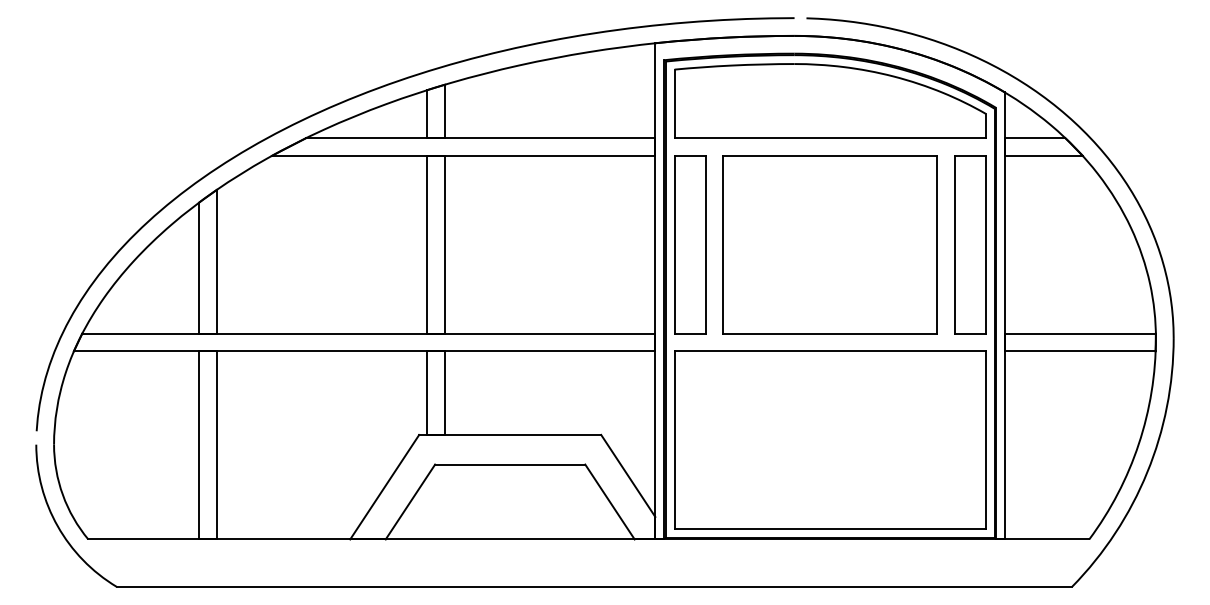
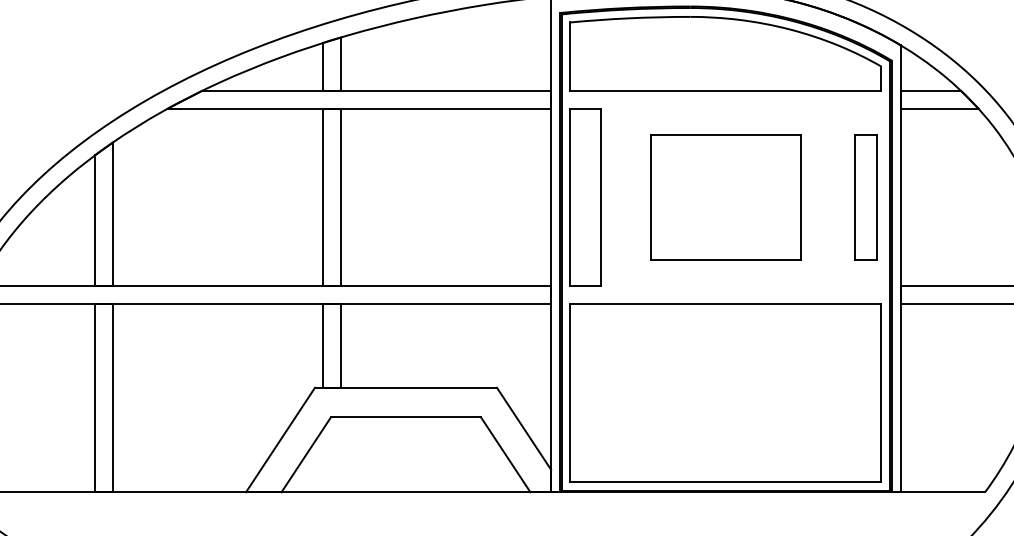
part: (829, 244) -> (725, 197), size x0.7
part: (970, 244) -> (866, 197), size x0.7

